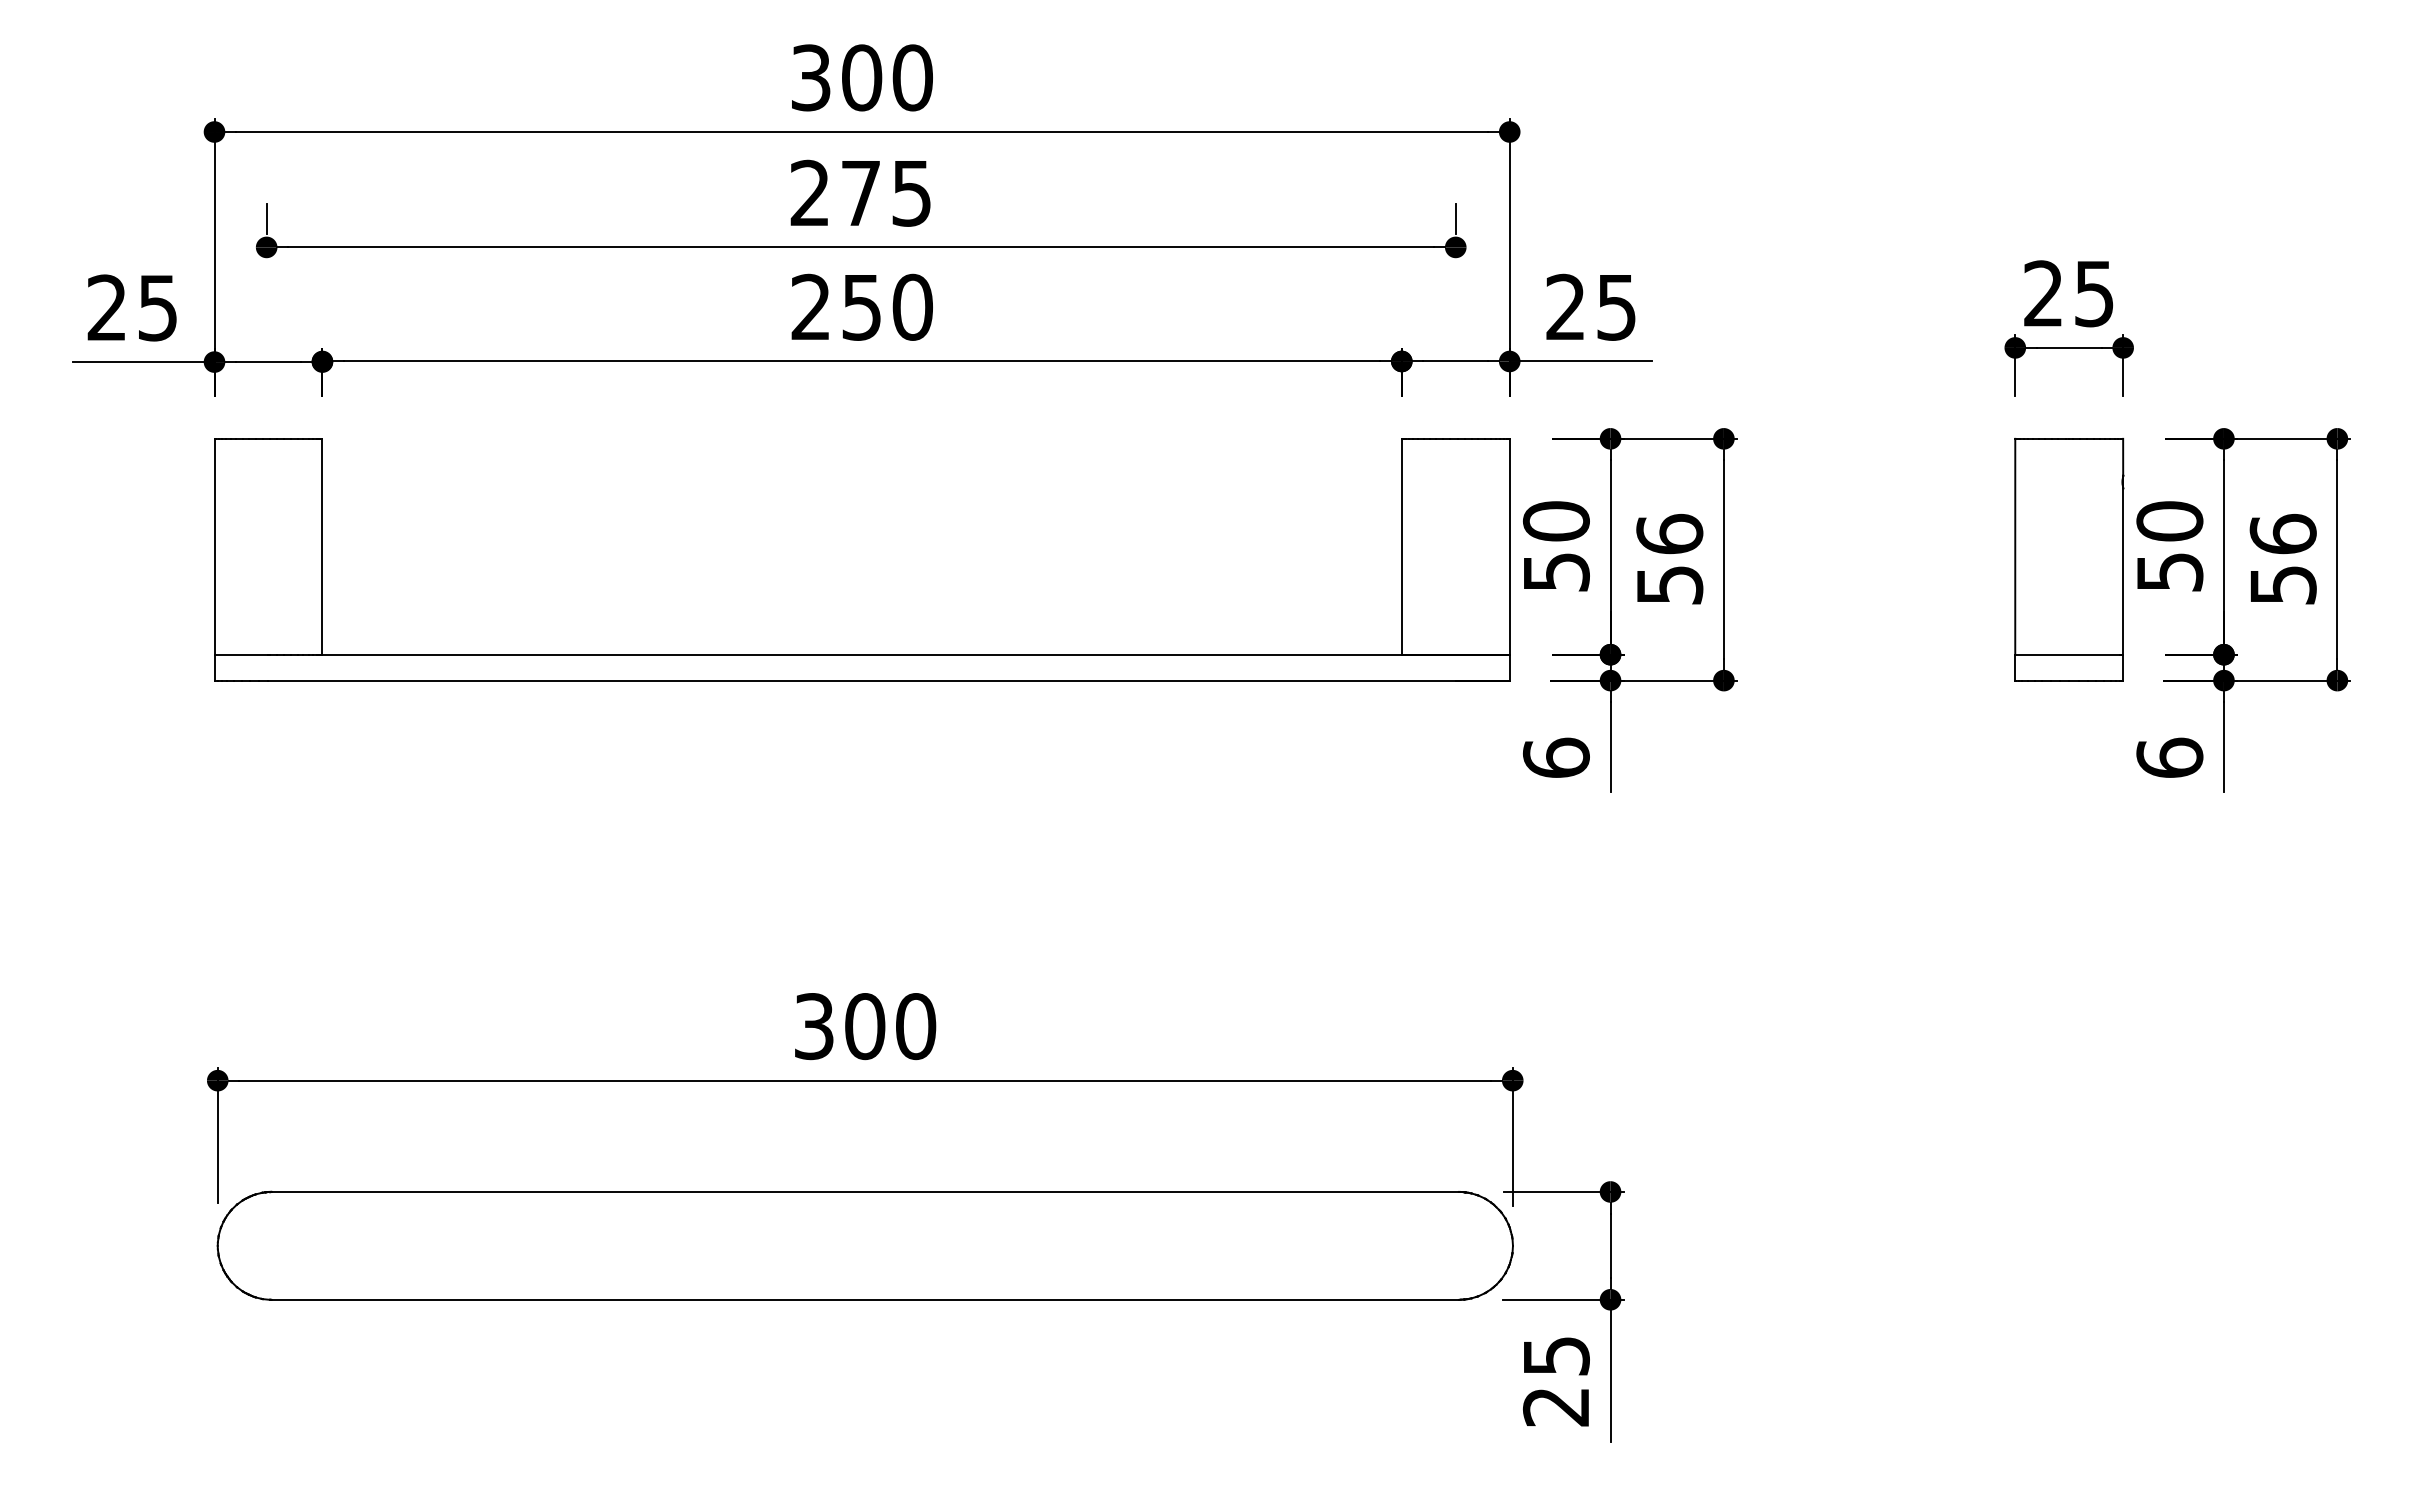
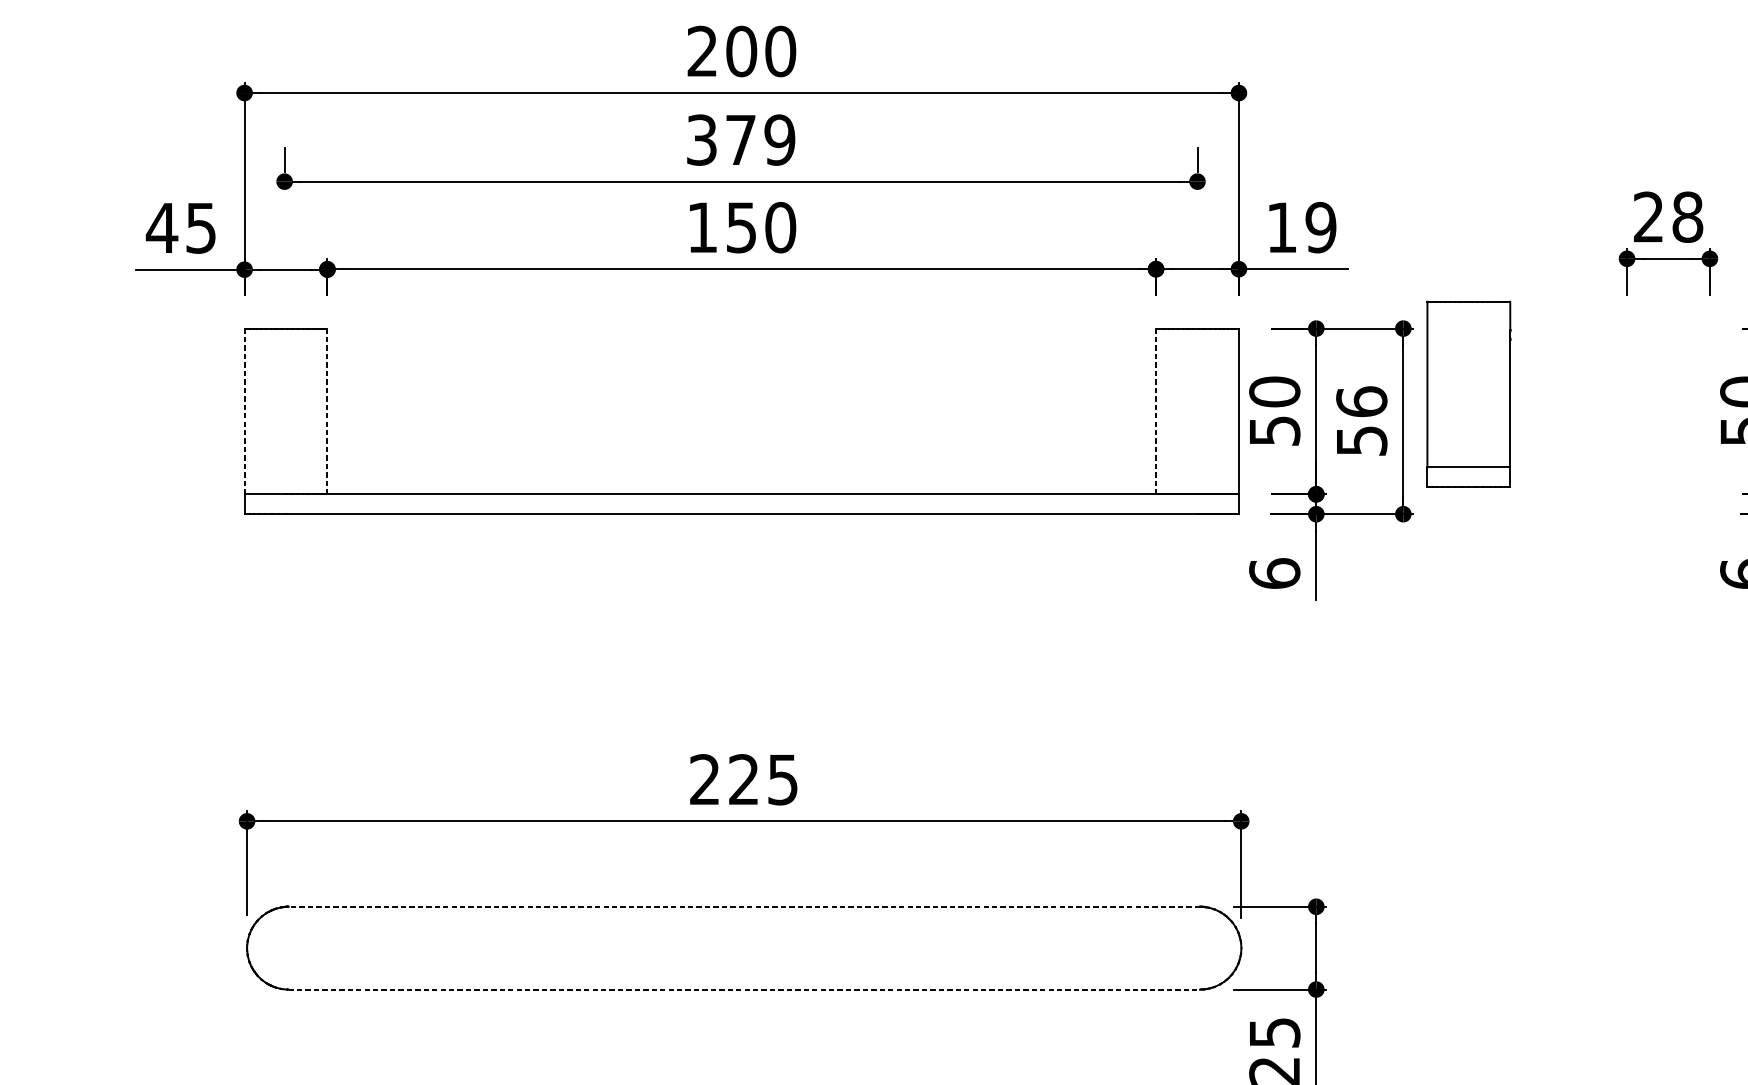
text: (810, 77) -> (702, 51), 300 -> 200
text: (860, 192) -> (740, 139), 275 -> 379
text: (2094, 293) -> (1687, 217), 25 -> 28
text: (810, 306) -> (702, 227), 250 -> 150
text: (1591, 306) -> (1301, 227), 25 -> 19
text: (106, 307) -> (161, 227), 25 -> 45
line: (214, 546) -> (244, 411), solid -> dashed
line: (322, 546) -> (327, 411), solid -> dashed
line: (1401, 546) -> (1155, 411), solid -> dashed
part: (2069, 559) -> (1469, 394), moved
text: (865, 1026) -> (744, 779), 300 -> 225
line: (865, 1191) -> (744, 906), solid -> dashed
line: (865, 1299) -> (744, 989), solid -> dashed

